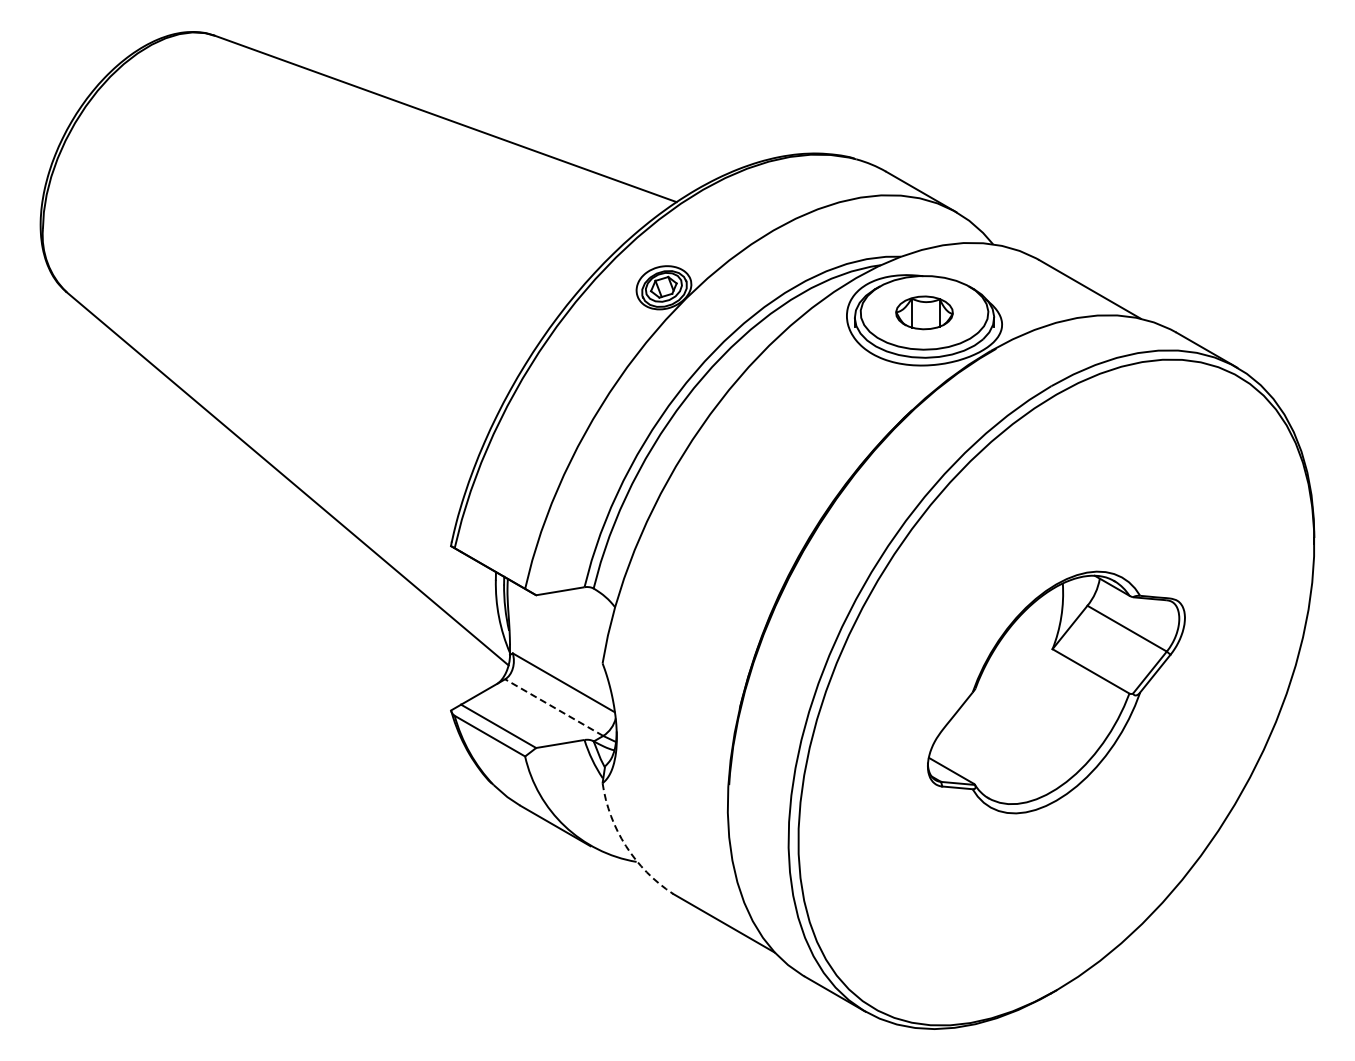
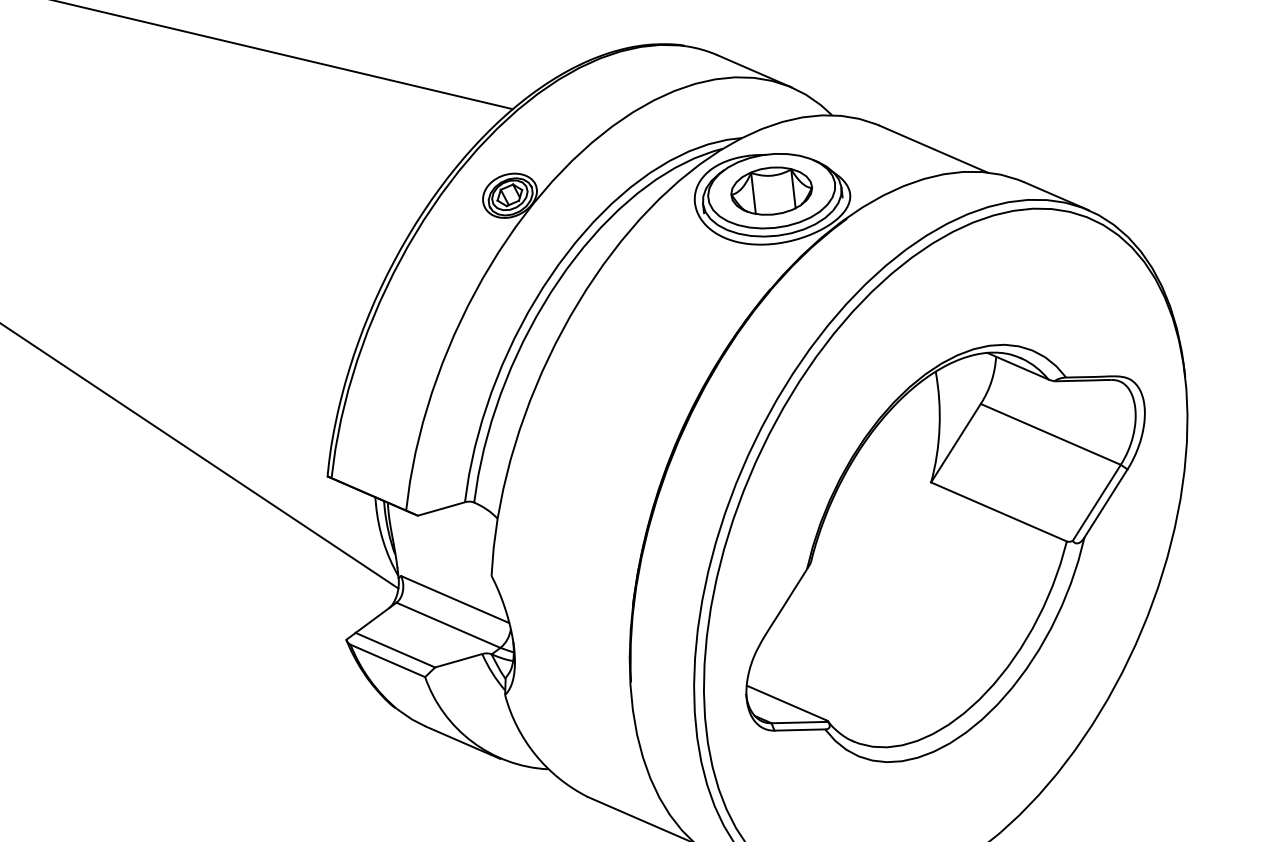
part: (924, 312) -> (771, 190), size x1.43
part: (1056, 692) -> (945, 553), size x1.67
line: (554, 707) -> (448, 625), dashed -> solid
arc: (626, 846) -> (536, 755), dashed -> solid

